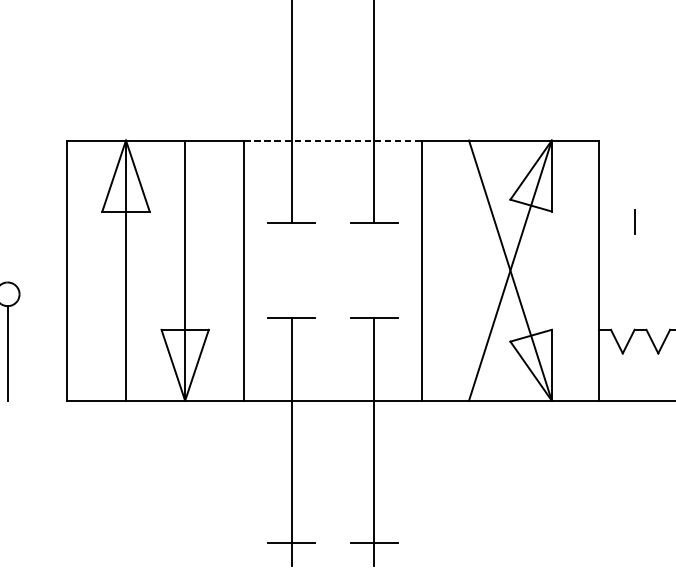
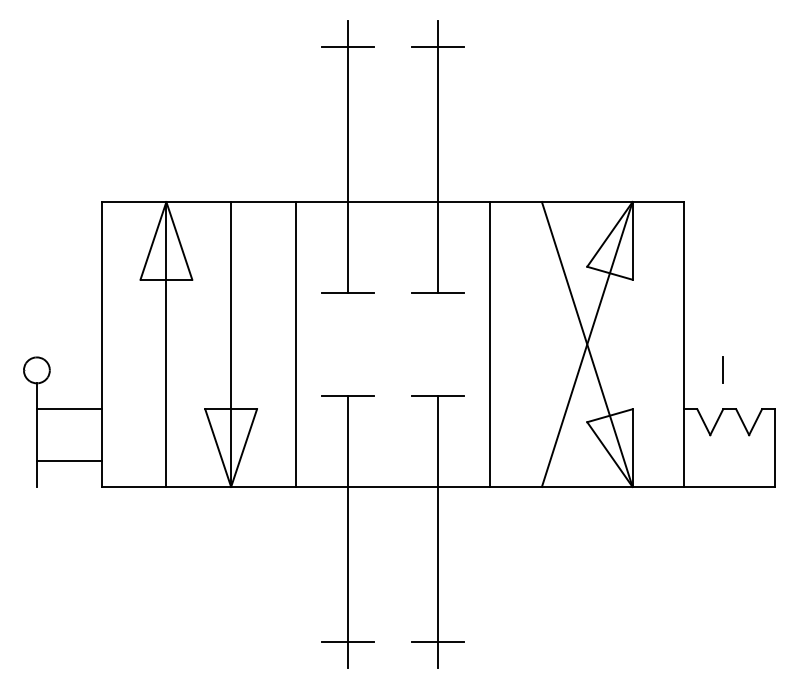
line: (333, 140) -> (393, 202), dashed -> solid
line: (633, 221) -> (722, 369), moved
line: (36, 330) -> (68, 409), added
line: (36, 377) -> (68, 461), added

